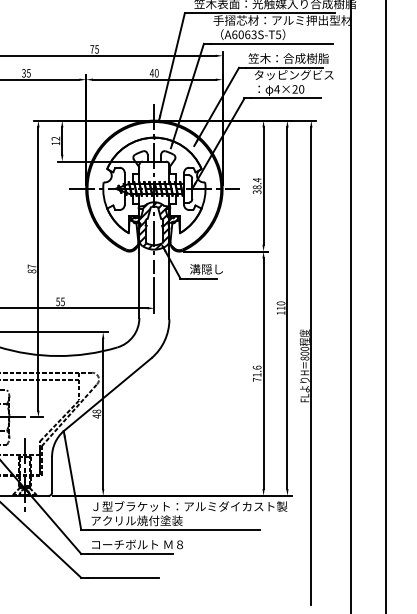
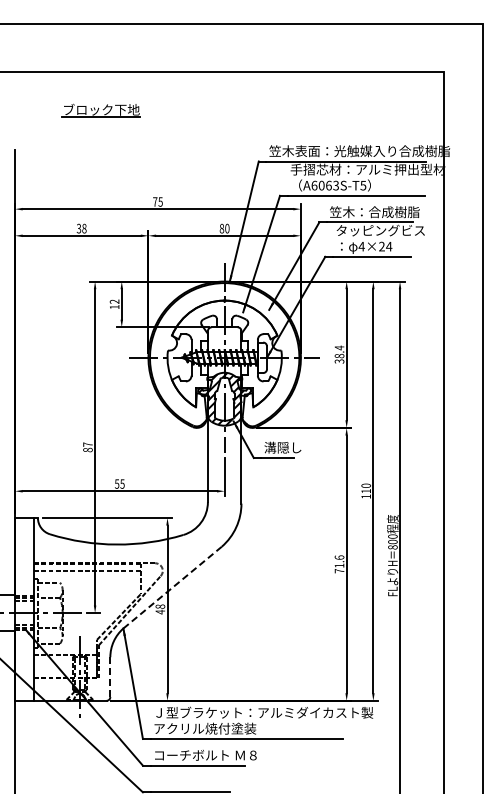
text: (28, 73) -> (84, 228), 35 -> 38
text: (151, 73) -> (221, 228), 40 -> 80
text: (301, 89) -> (389, 246), 4×20 -> 4×24
line: (107, 394) -> (172, 587), solid -> dashed
line: (52, 475) -> (110, 677), solid -> dashed

